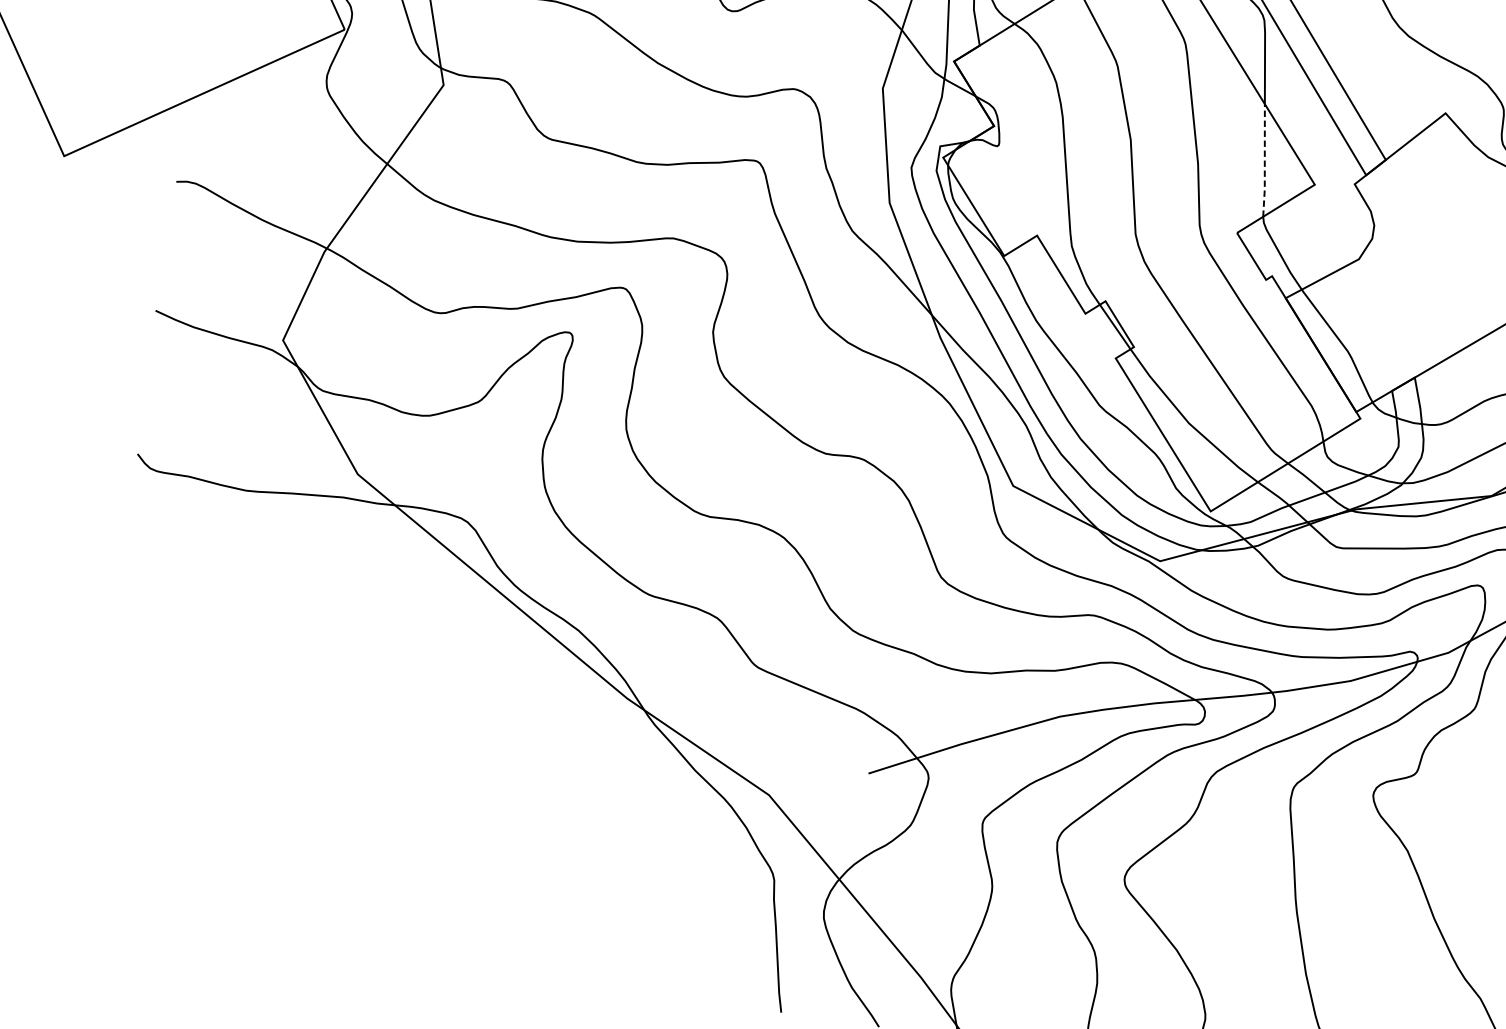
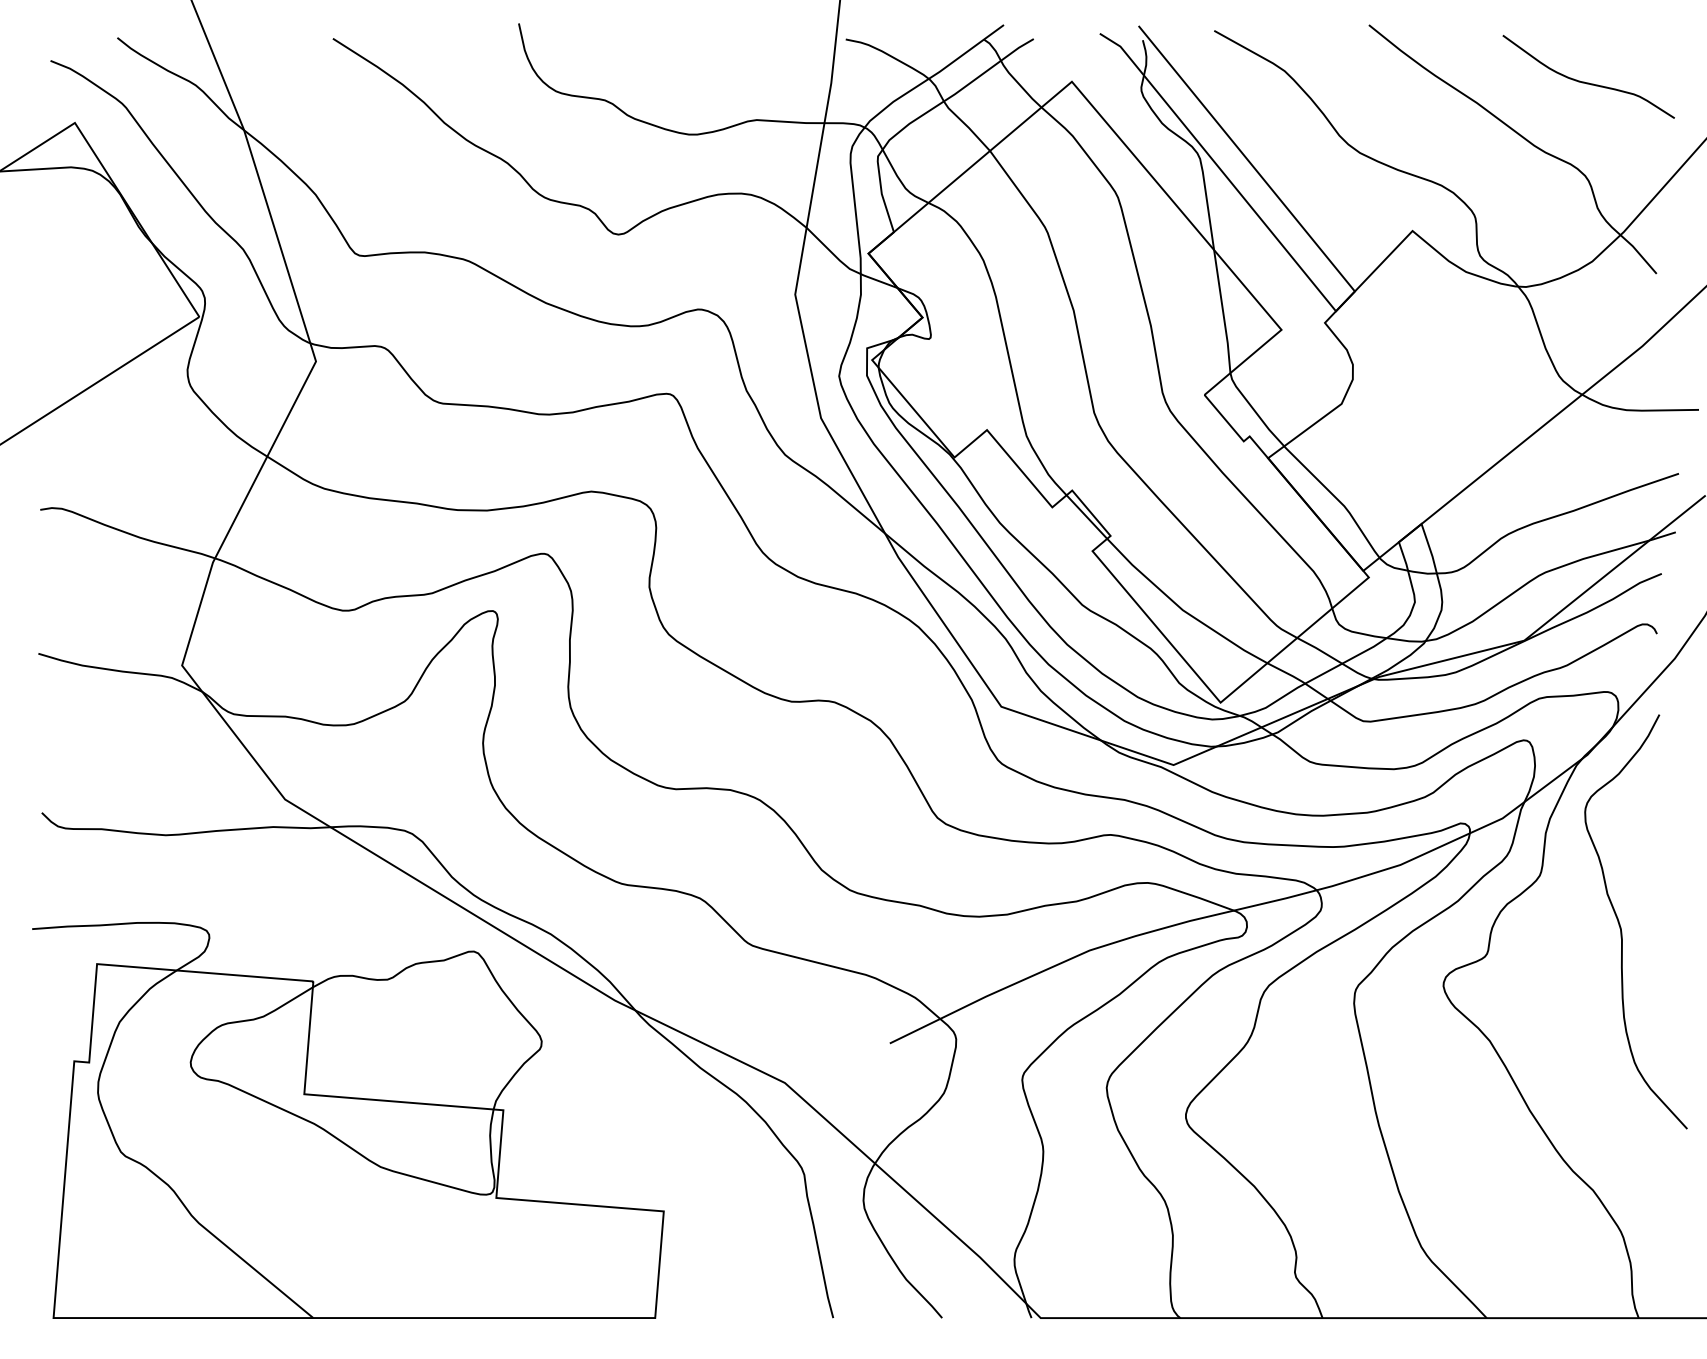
line: (1265, 160) -> (1223, 311), dashed -> solid
part: (372, 770) -> (348, 1119), added

